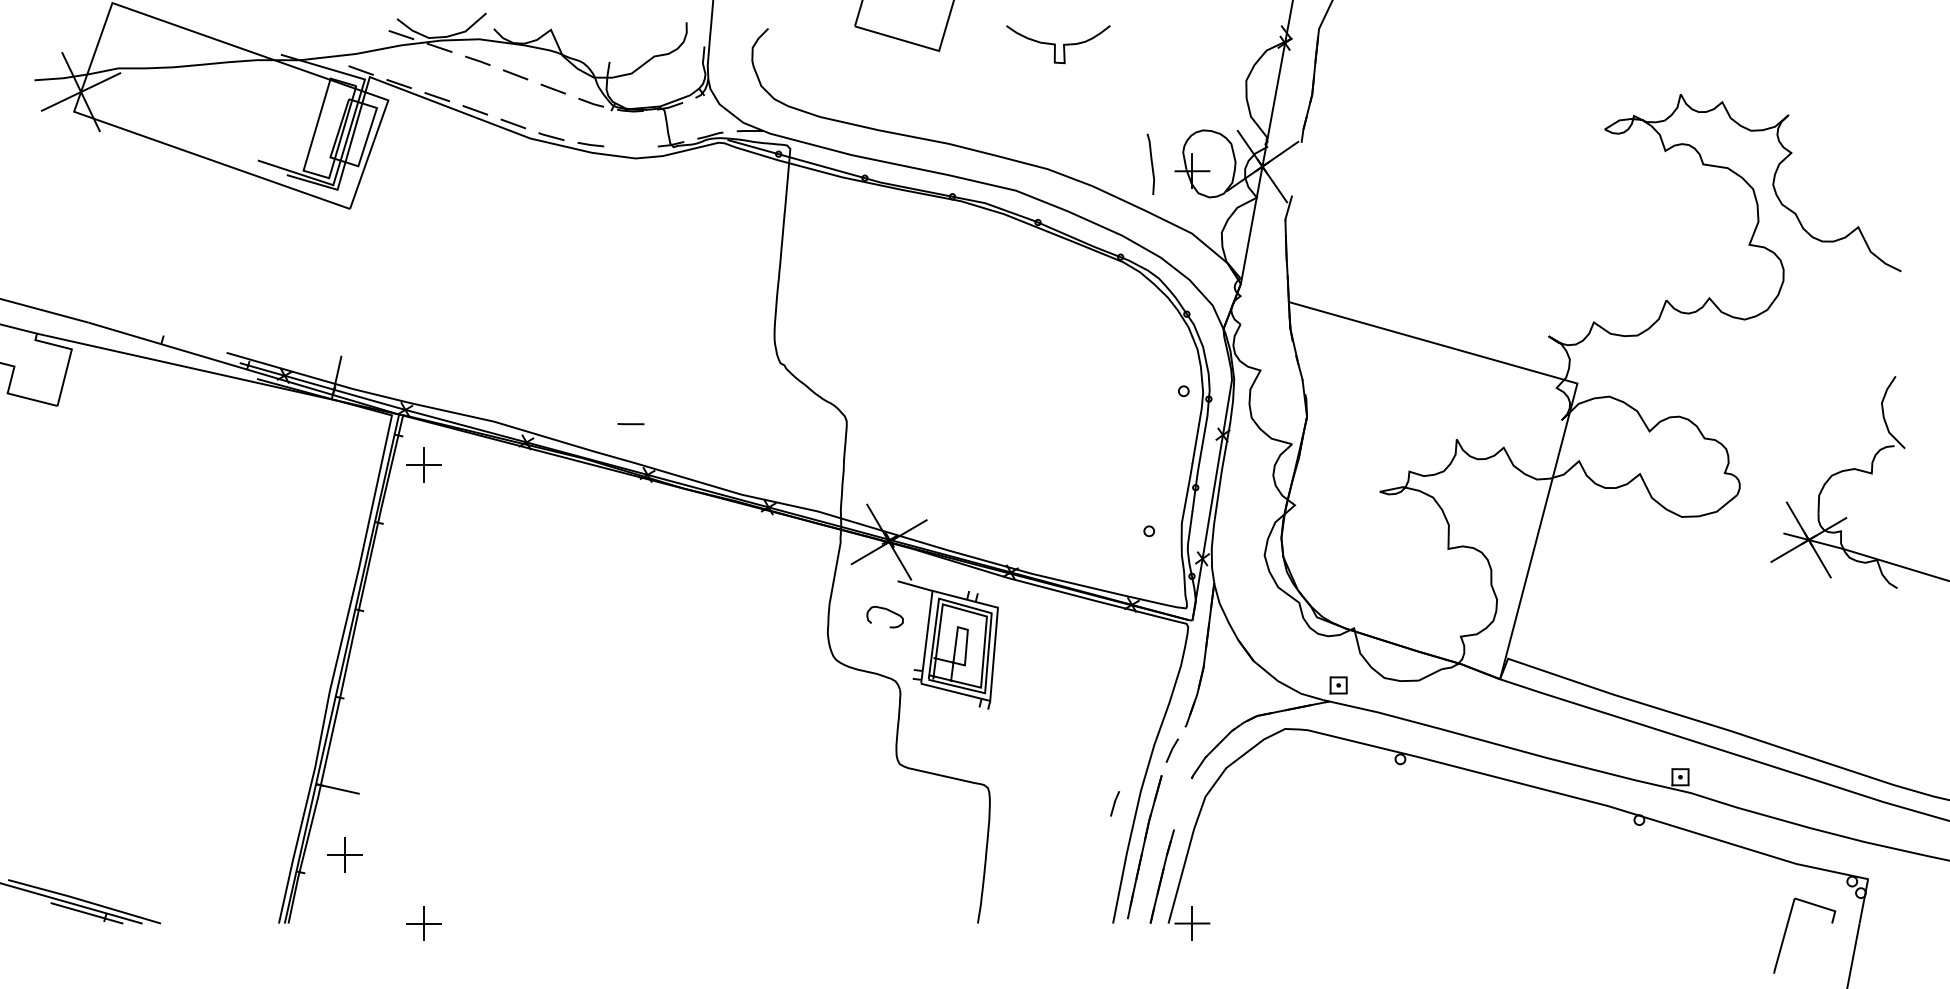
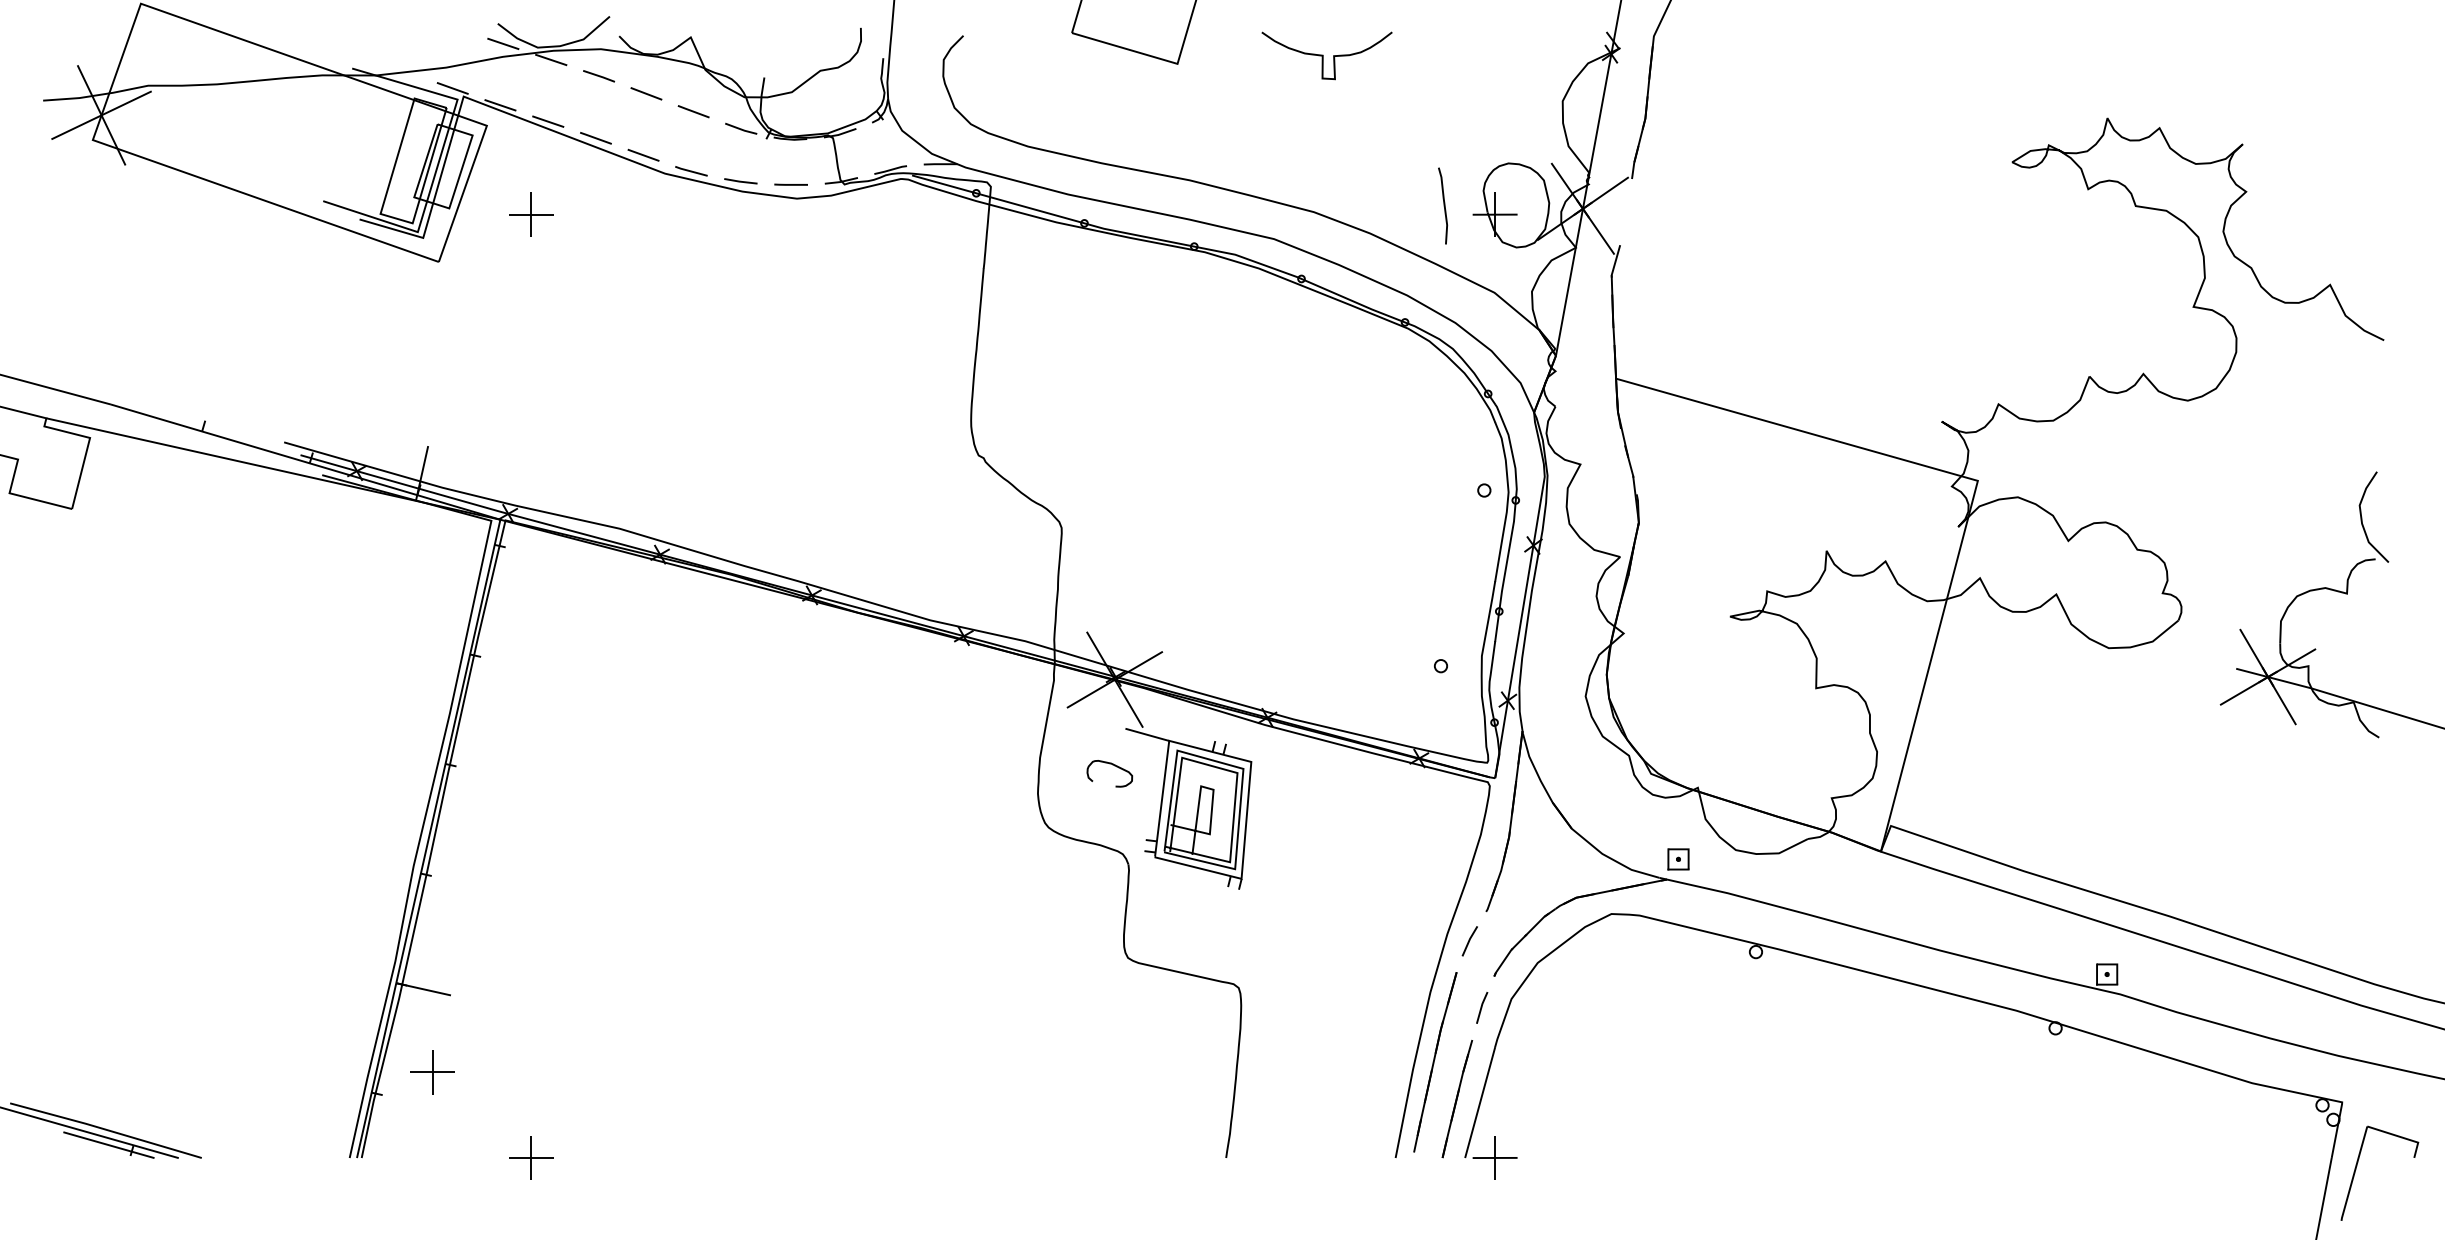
line: (630, 423) -> (790, 184), moved
part: (423, 464) -> (531, 214), moved
line: (1115, 803) -> (1482, 1007), moved
part: (1786, 930) -> (2357, 1166), moved

